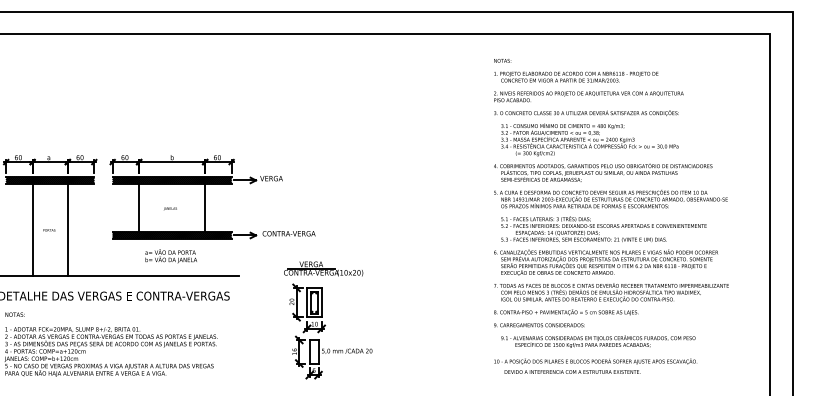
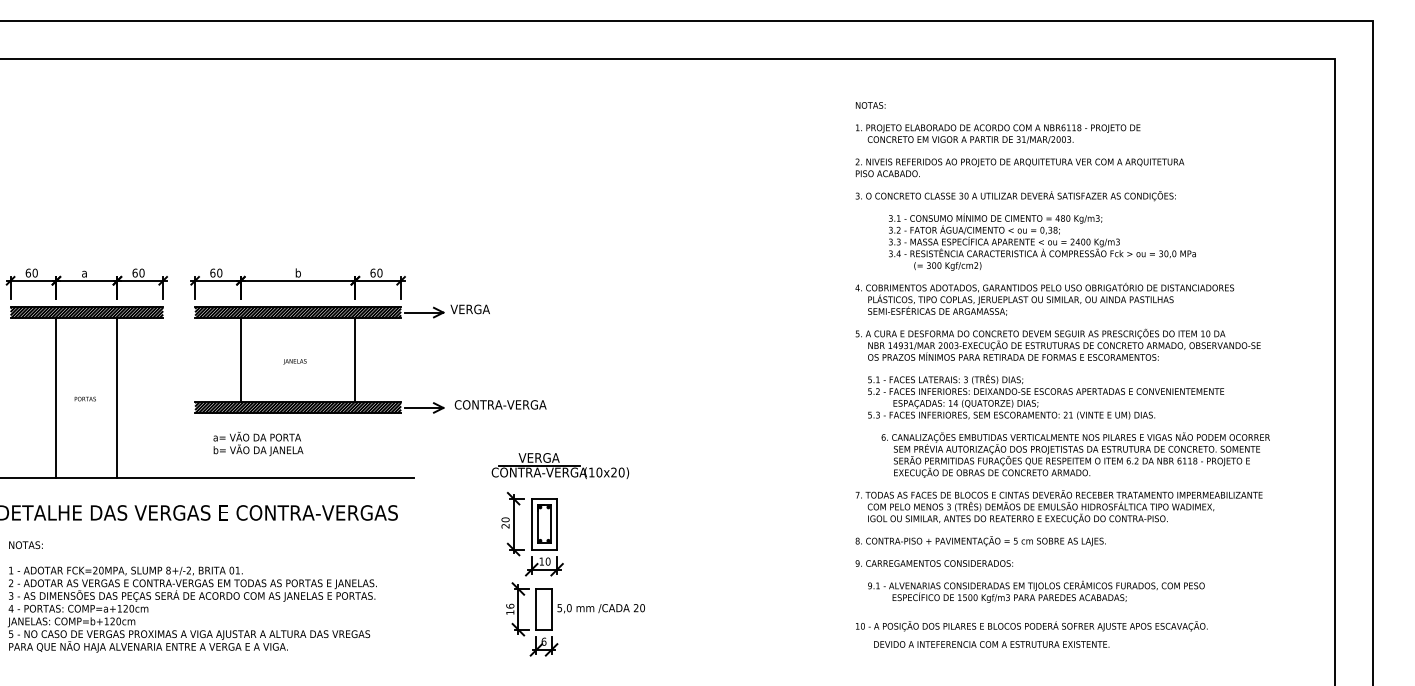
text: (589, 139) -> (1041, 241), moved
text: (170, 256) -> (257, 444), moved
text: (605, 262) -> (1074, 454), moved

